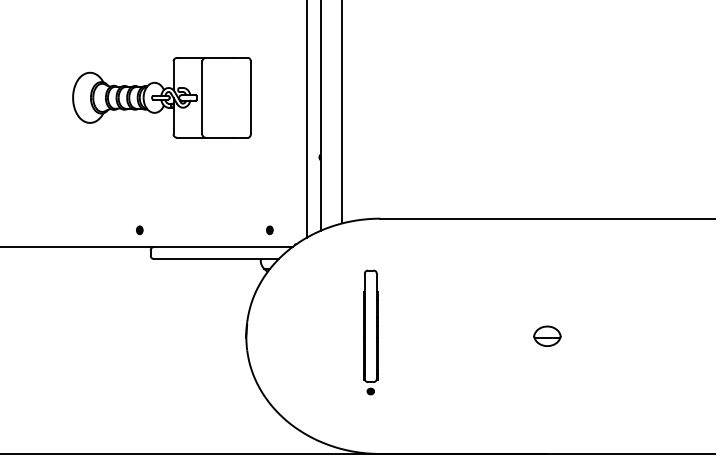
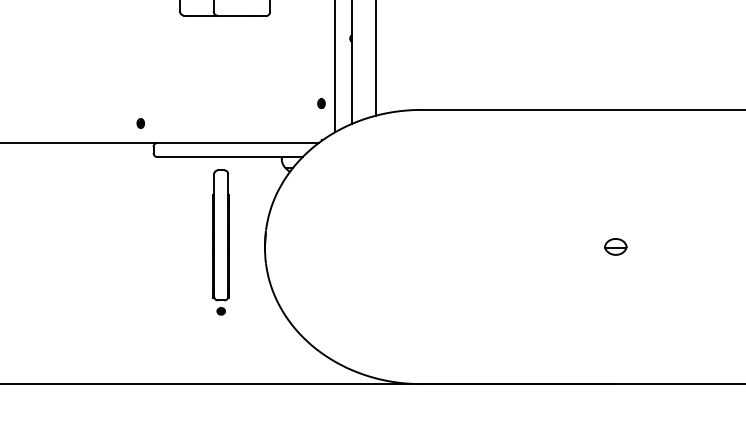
part: (269, 229) -> (321, 102), moved
part: (370, 332) -> (220, 242), moved
part: (547, 335) -> (615, 246), size x0.7

